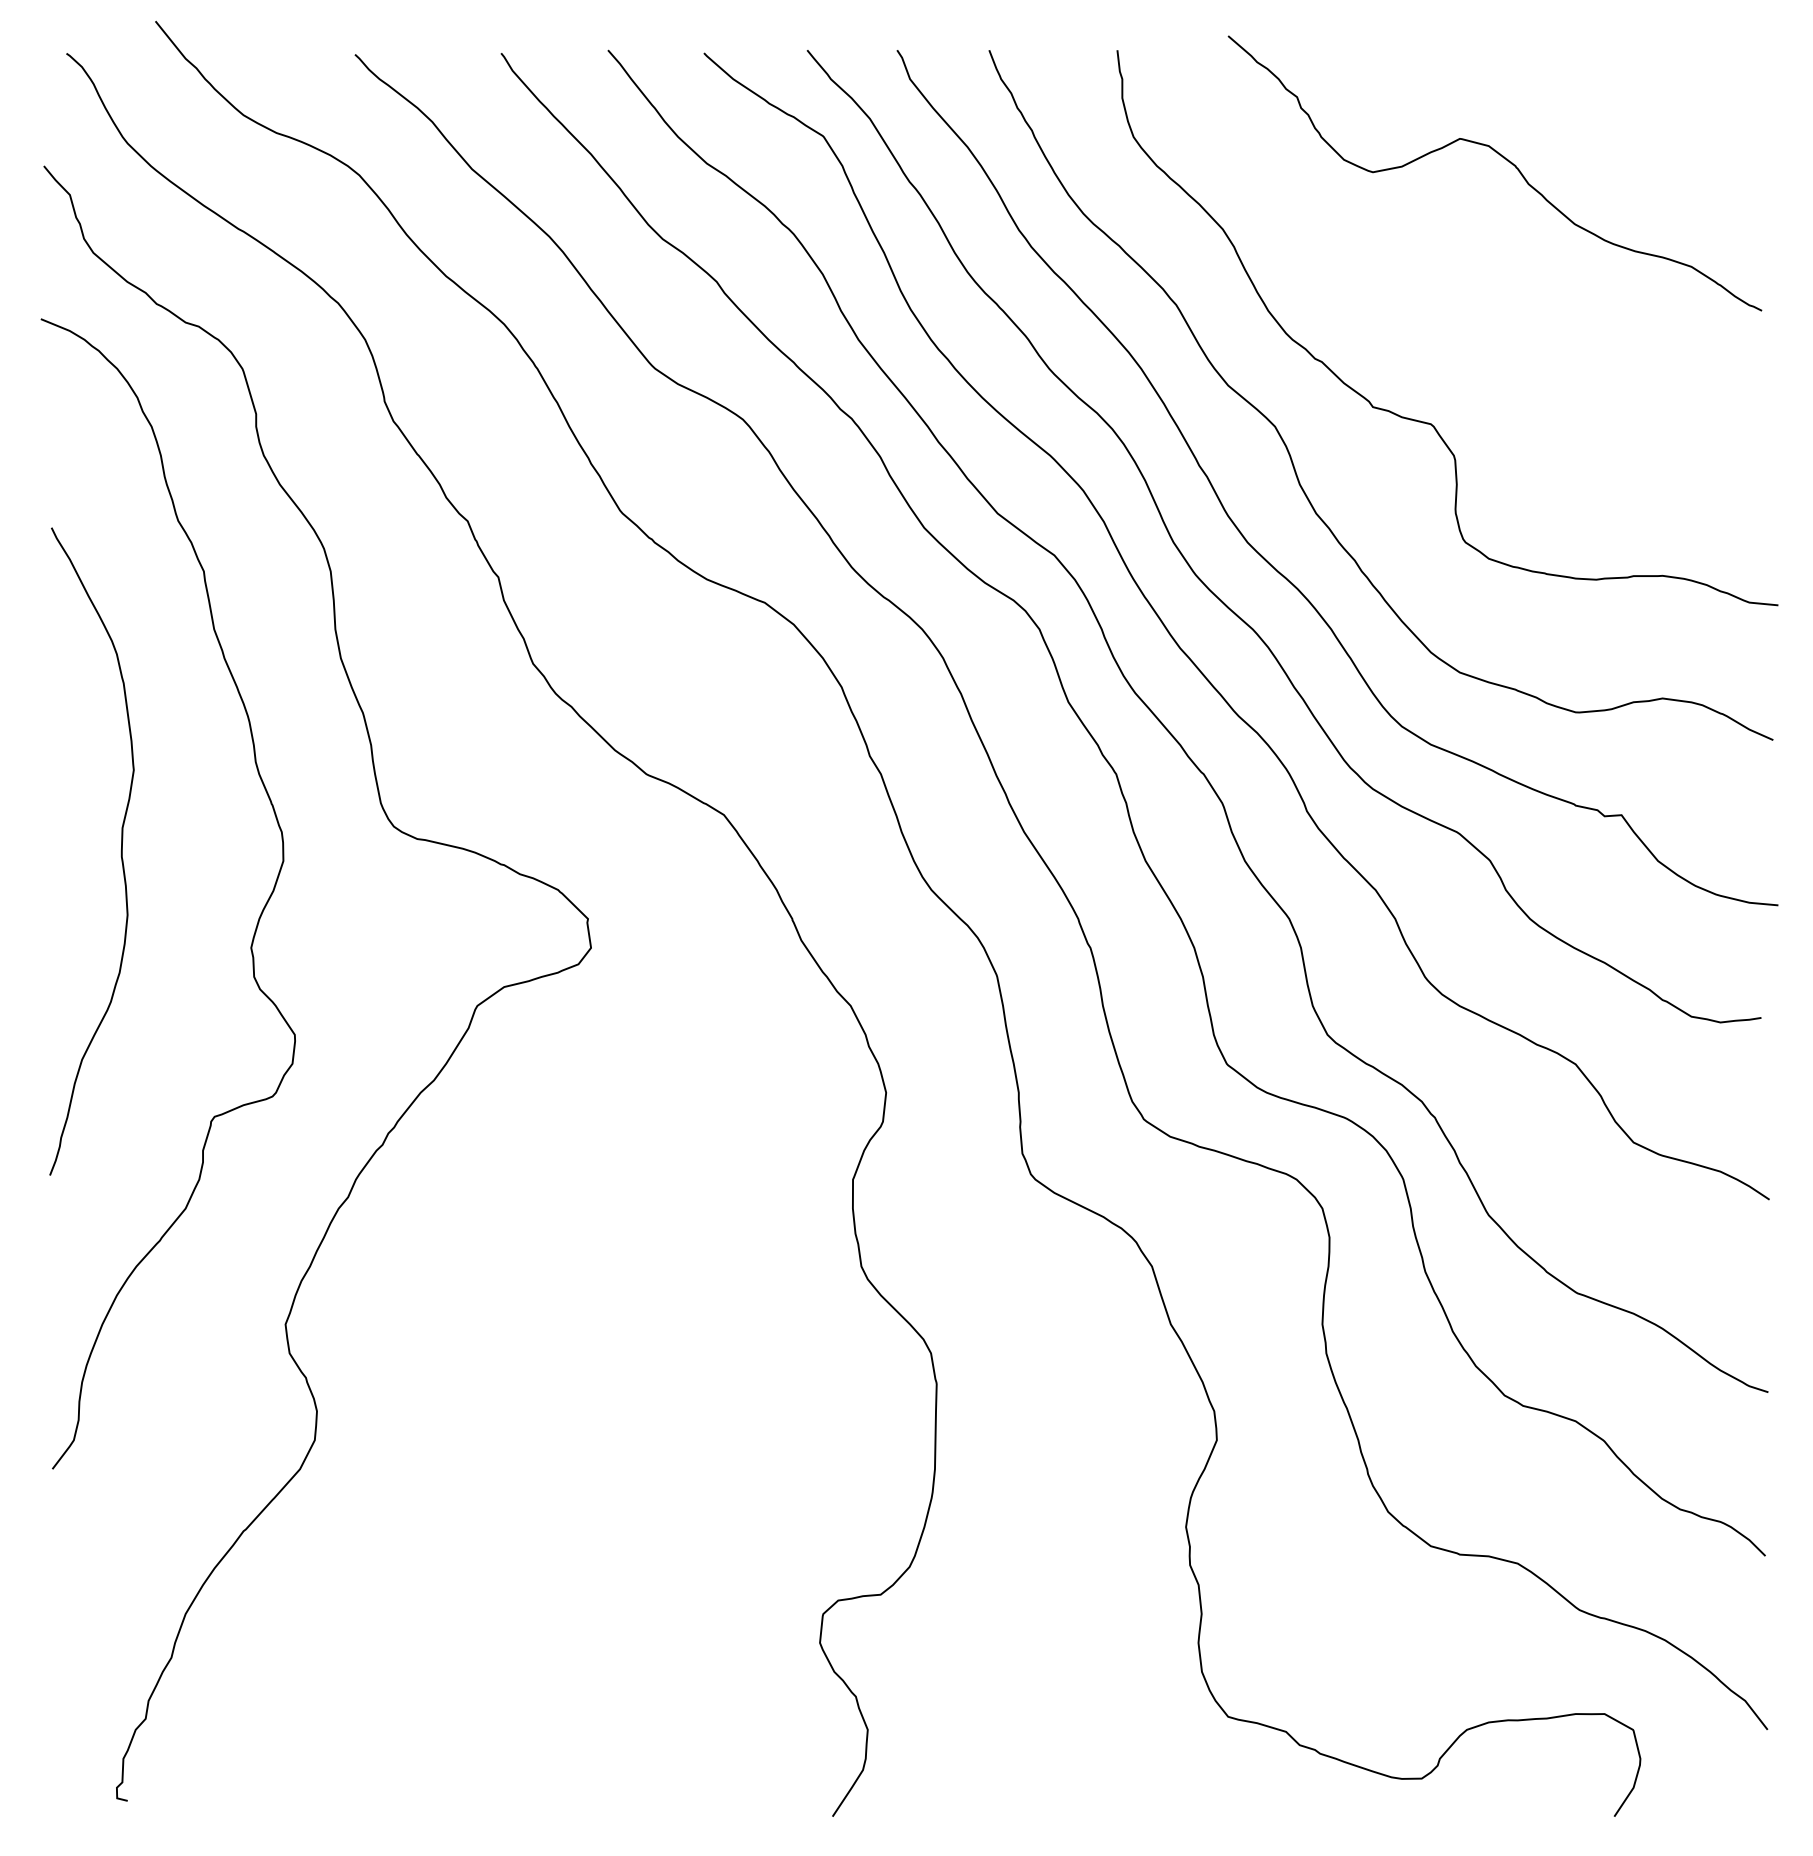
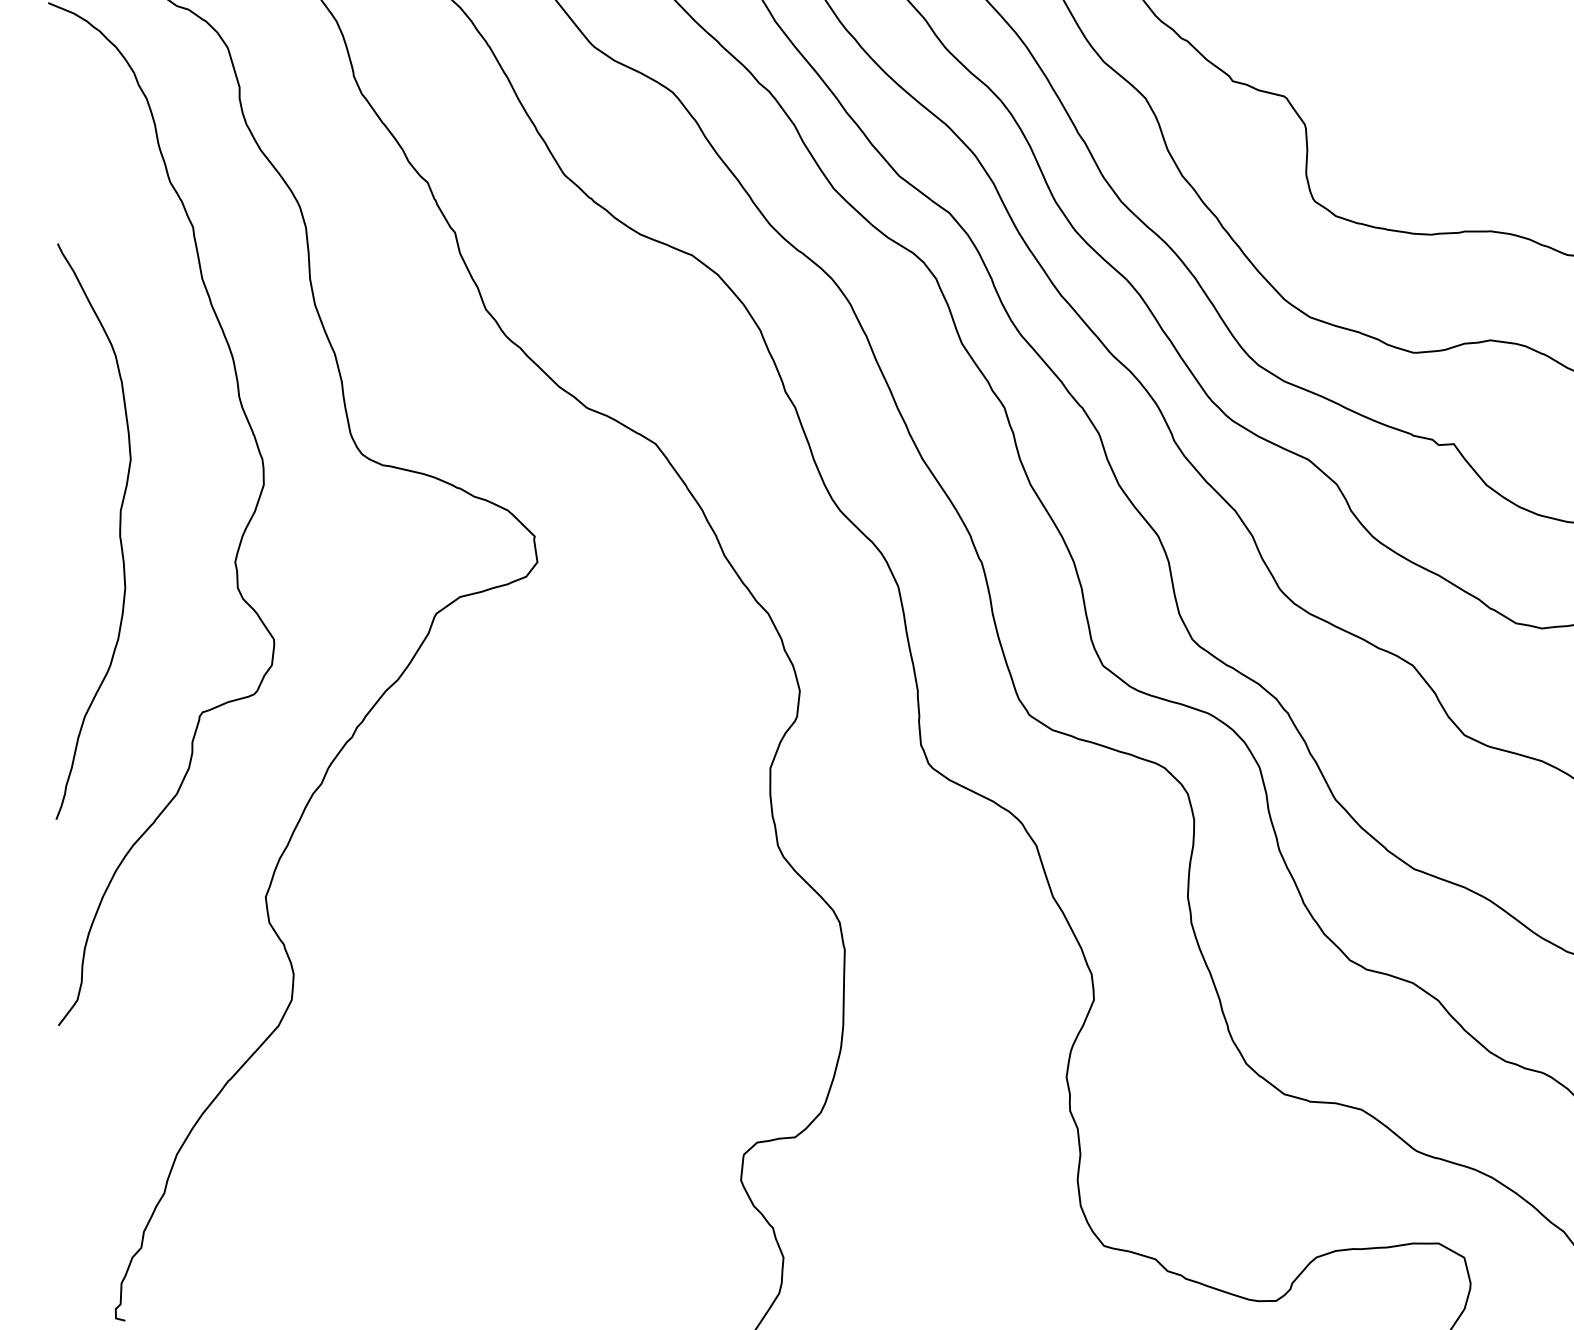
curve: (120, 851) -> (118, 531), moved

